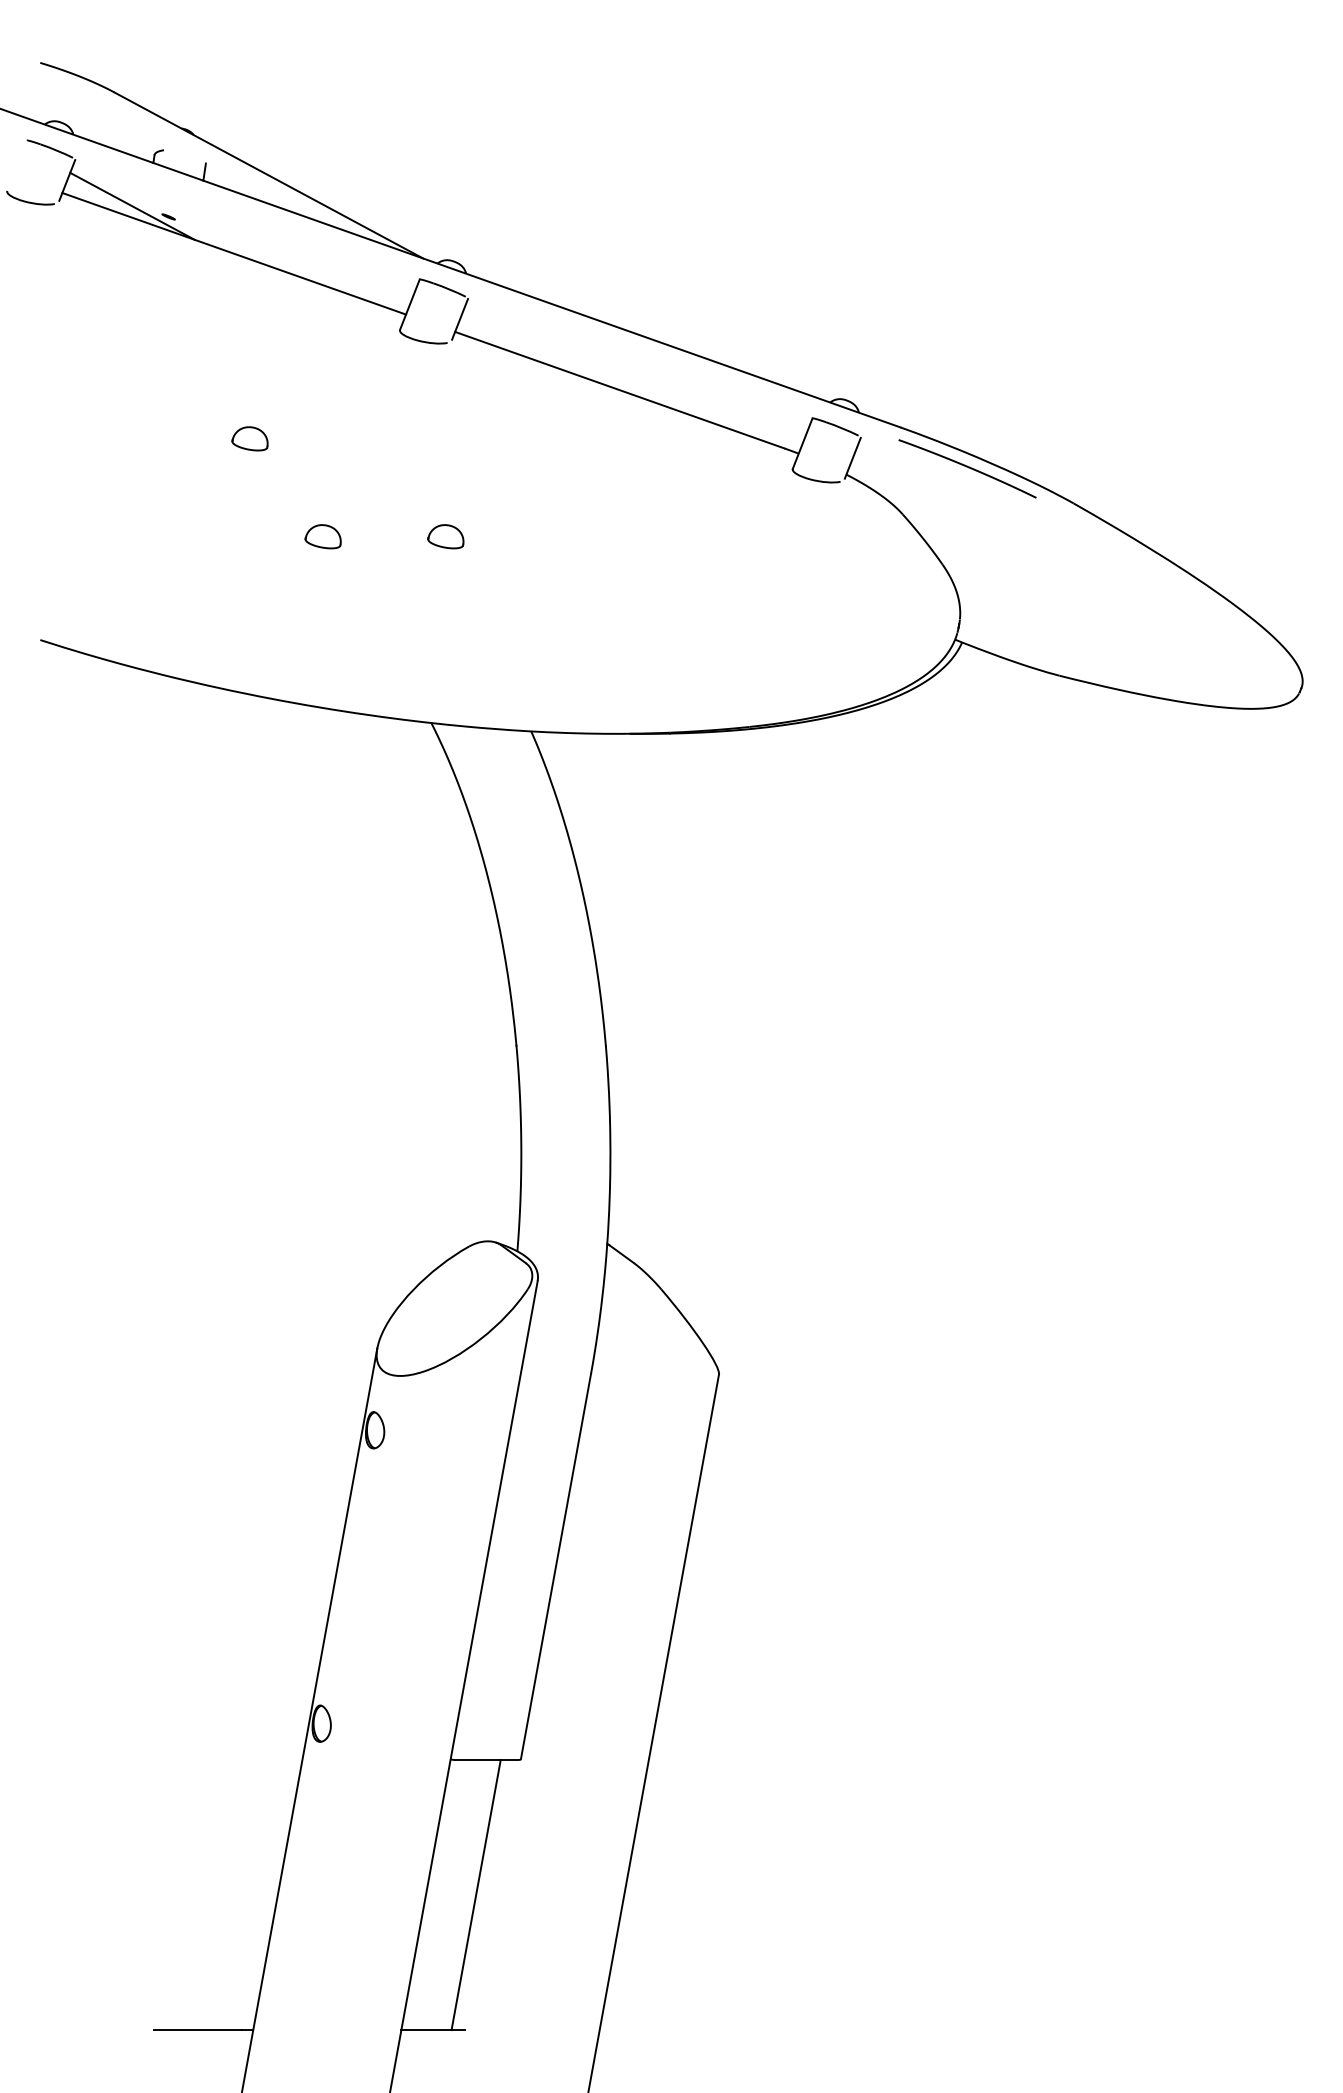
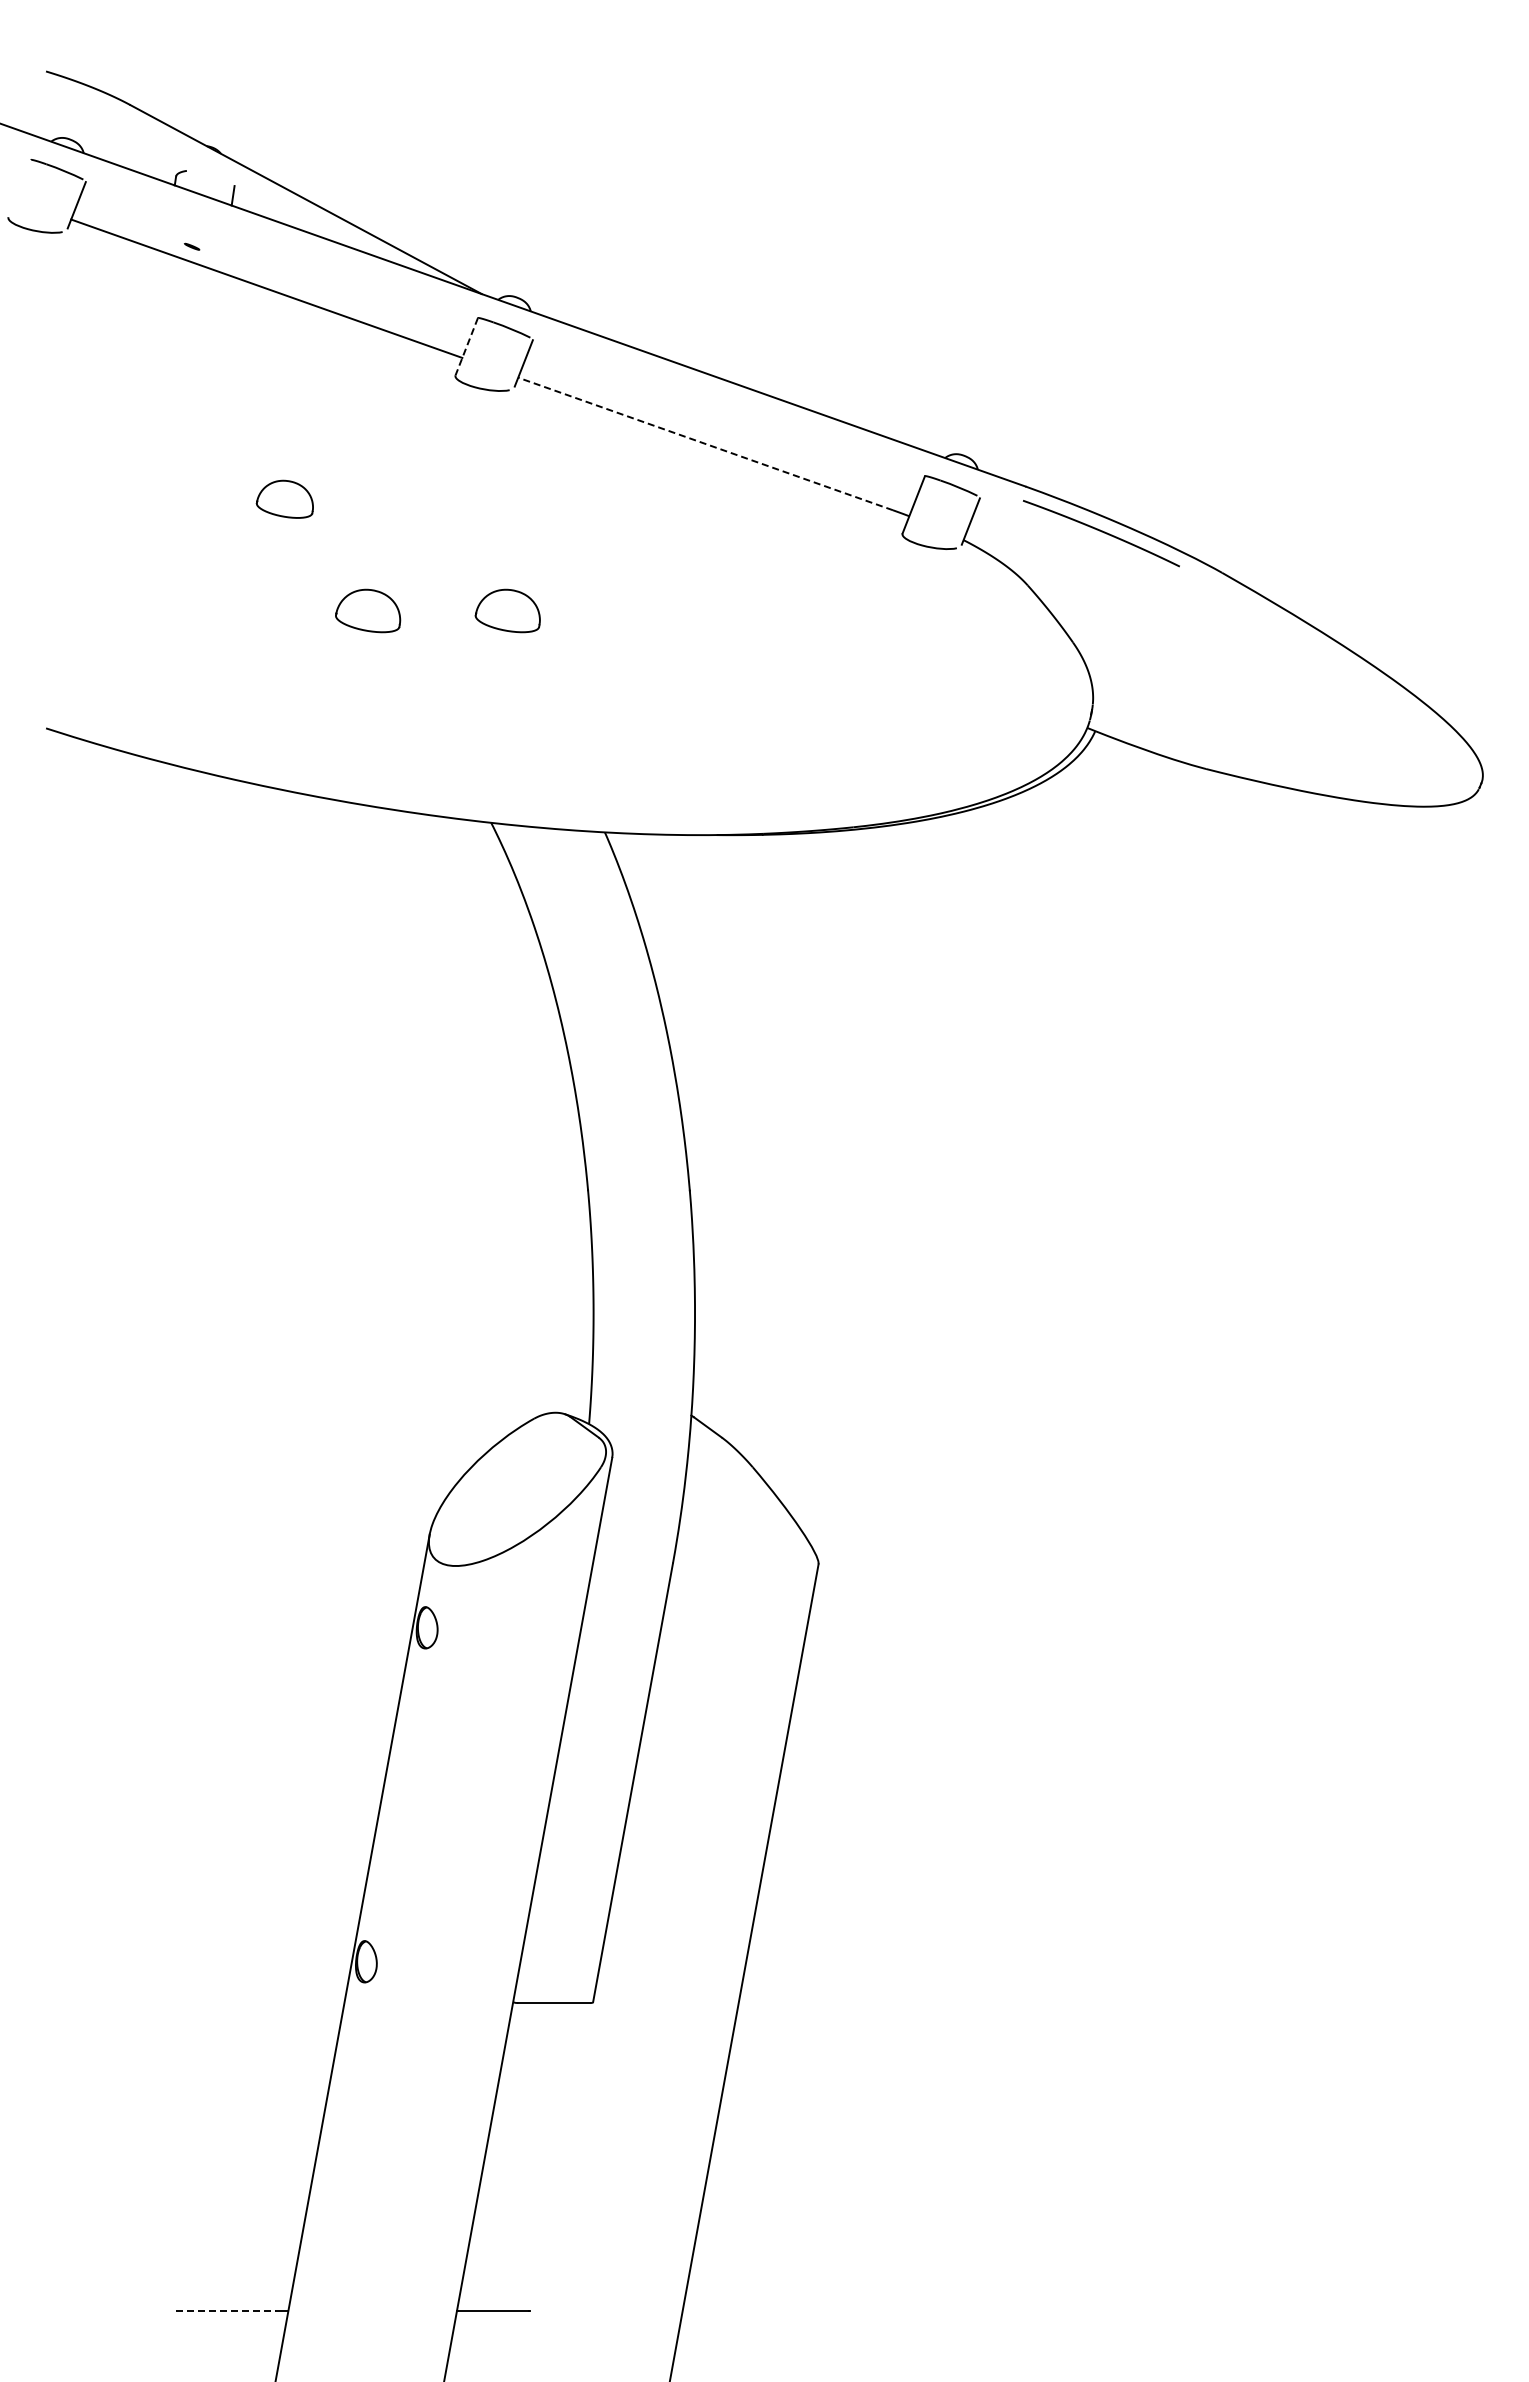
line: (132, 206) -> (150, 234), removed
line: (409, 304) -> (466, 346), solid -> dashed
line: (619, 389) -> (705, 443), solid -> dashed
part: (249, 438) -> (284, 499), size x1.4
part: (322, 536) -> (367, 610), size x1.6
part: (445, 536) -> (507, 610), size x1.6
line: (476, 1894) -> (542, 2156), removed
line: (198, 2030) -> (226, 2310), solid -> dashed

